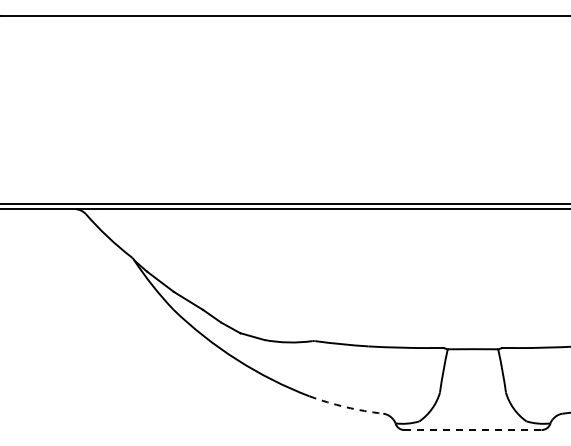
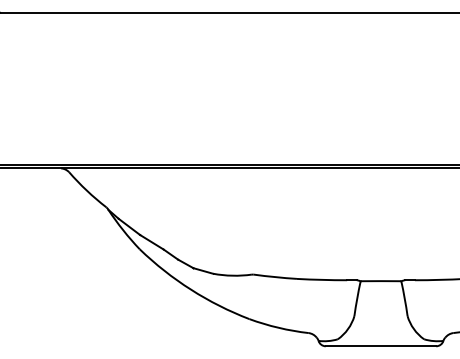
arc: (345, 407) -> (278, 328), dashed -> solid
line: (472, 430) -> (380, 346), dashed -> solid

